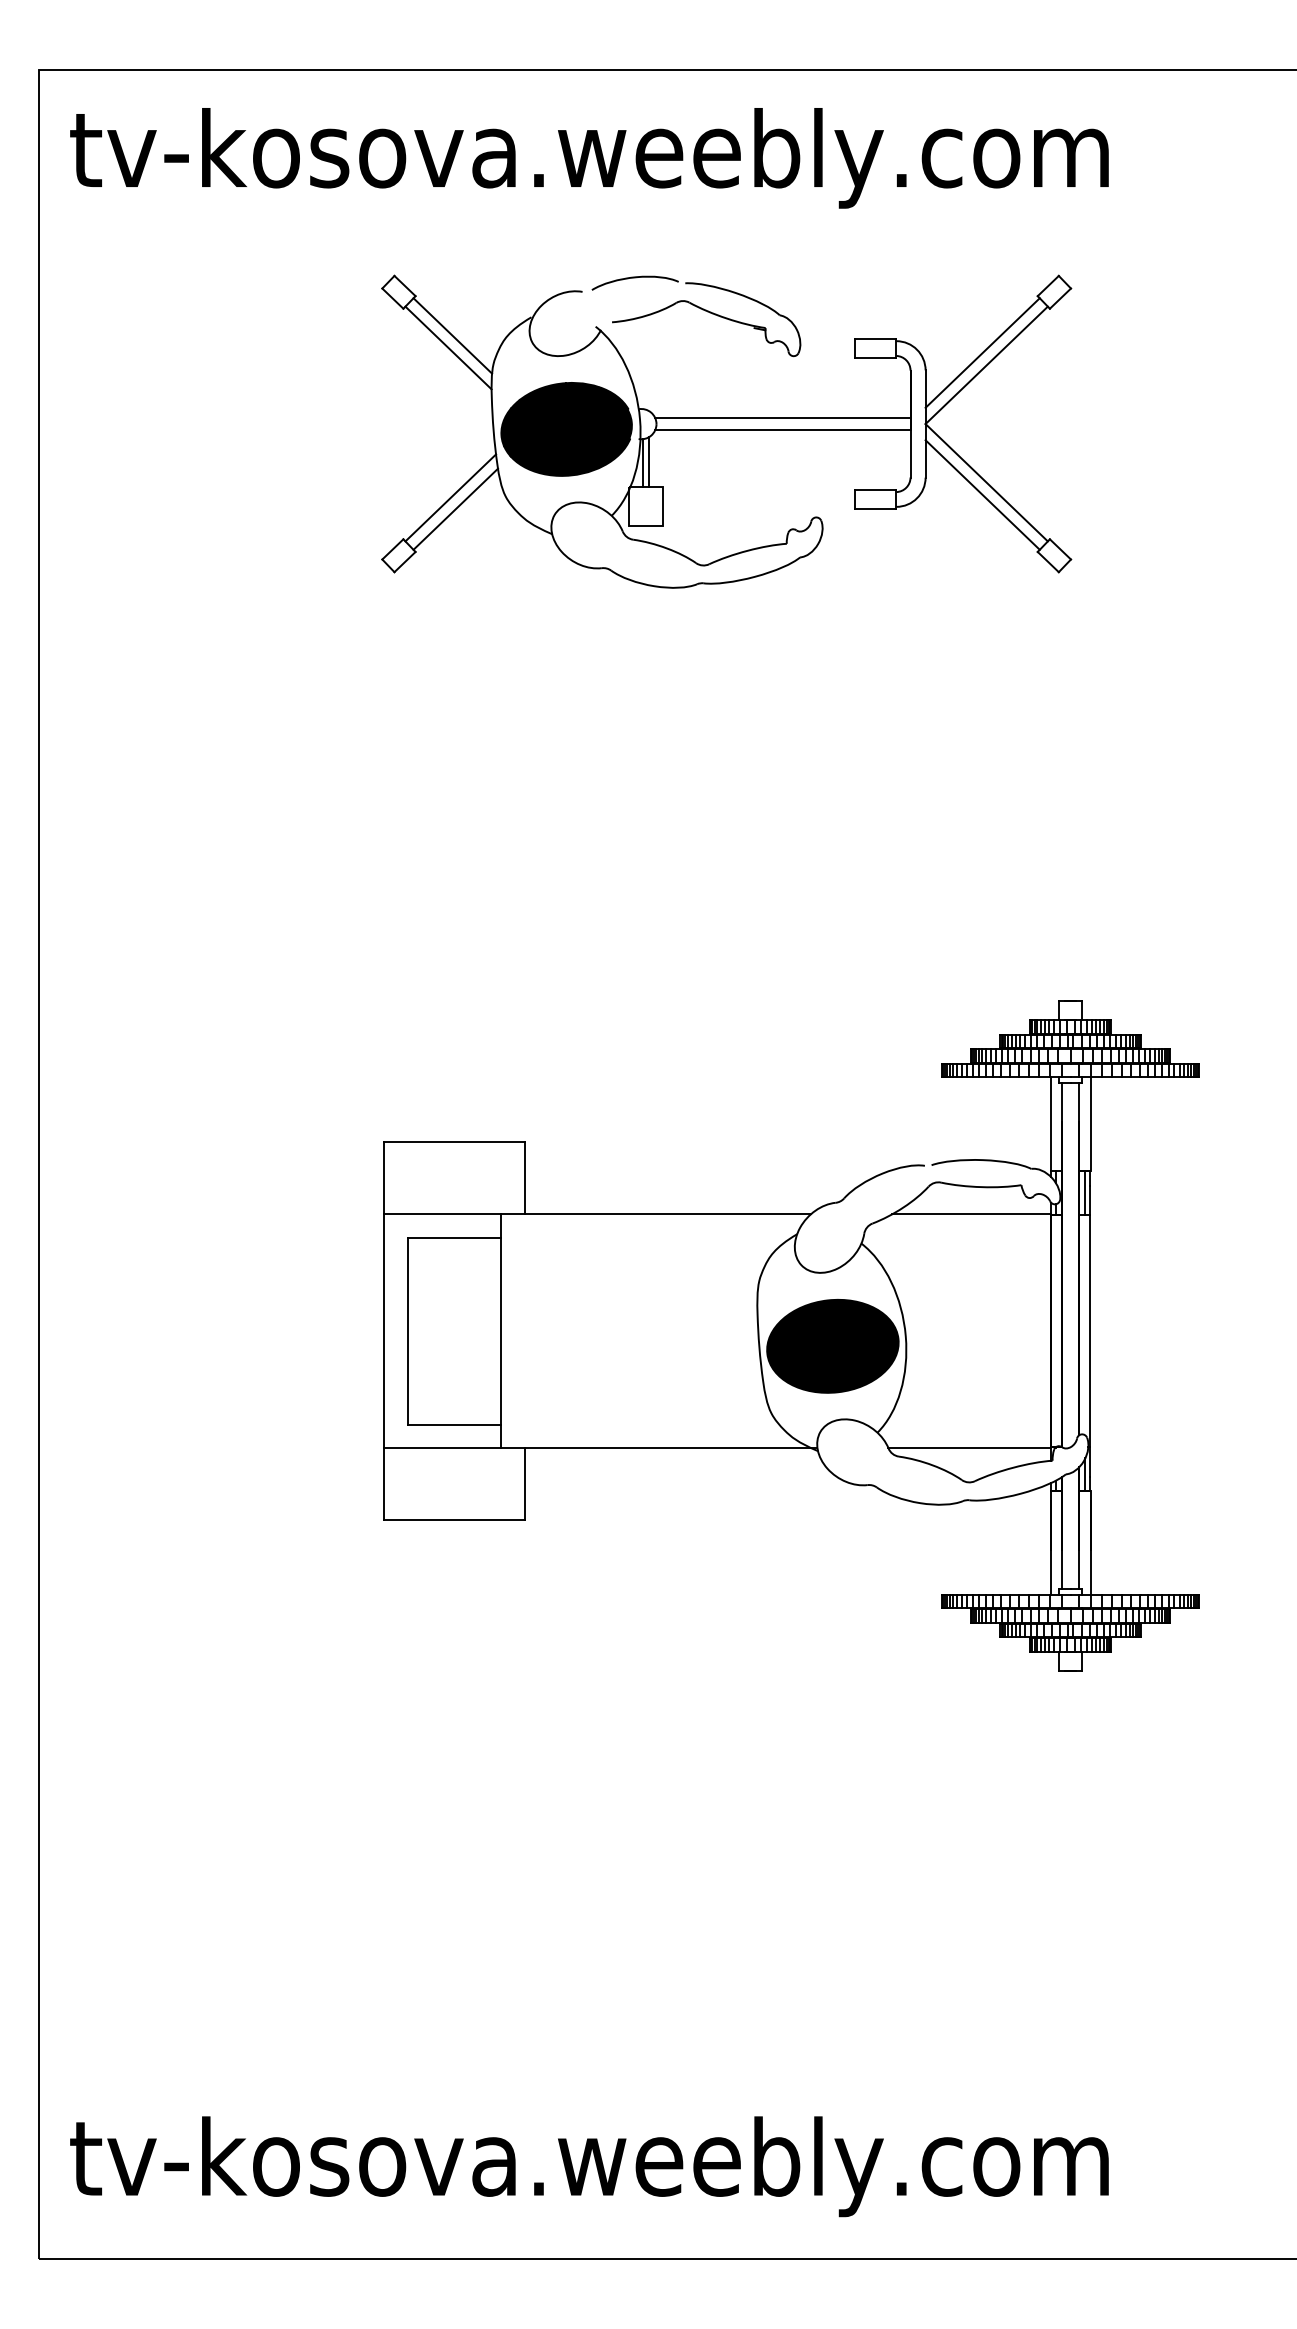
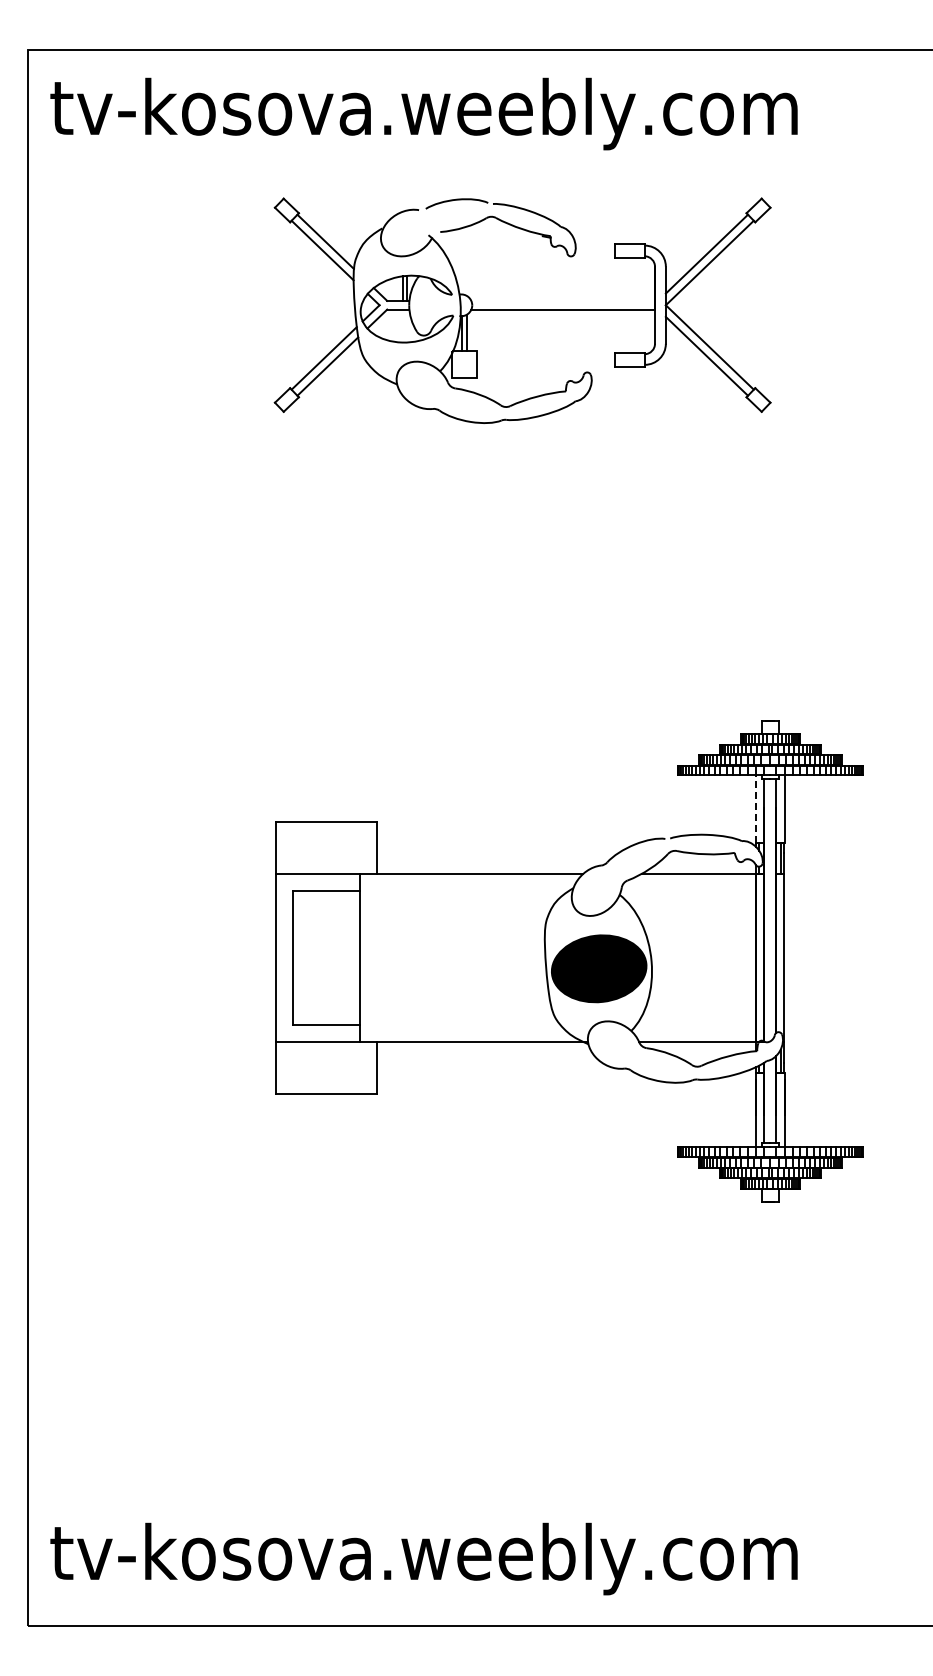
line: (783, 417) -> (563, 300), removed
fill: (566, 428) -> (407, 308), removed
line: (1050, 1124) -> (755, 809), solid -> dashed

